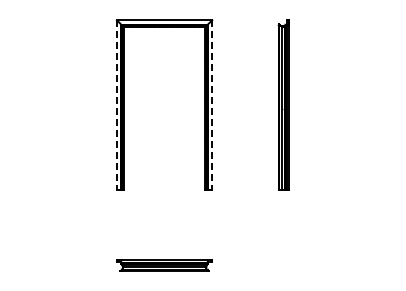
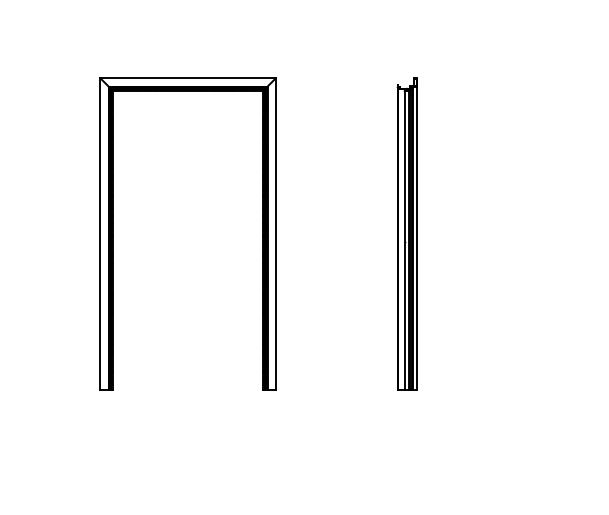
line: (116, 105) -> (99, 235), dashed -> solid
line: (212, 105) -> (276, 235), dashed -> solid

